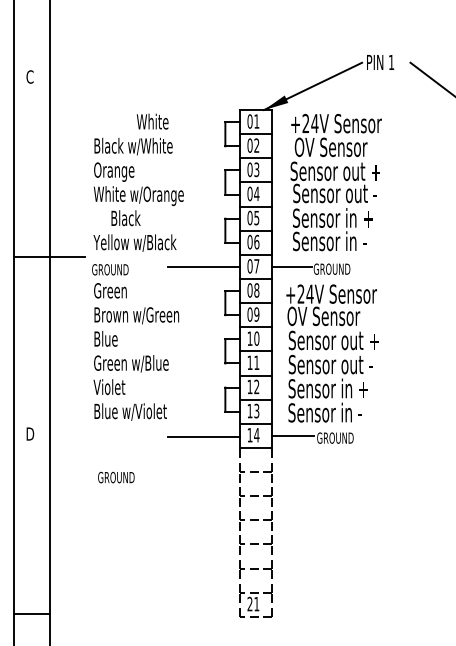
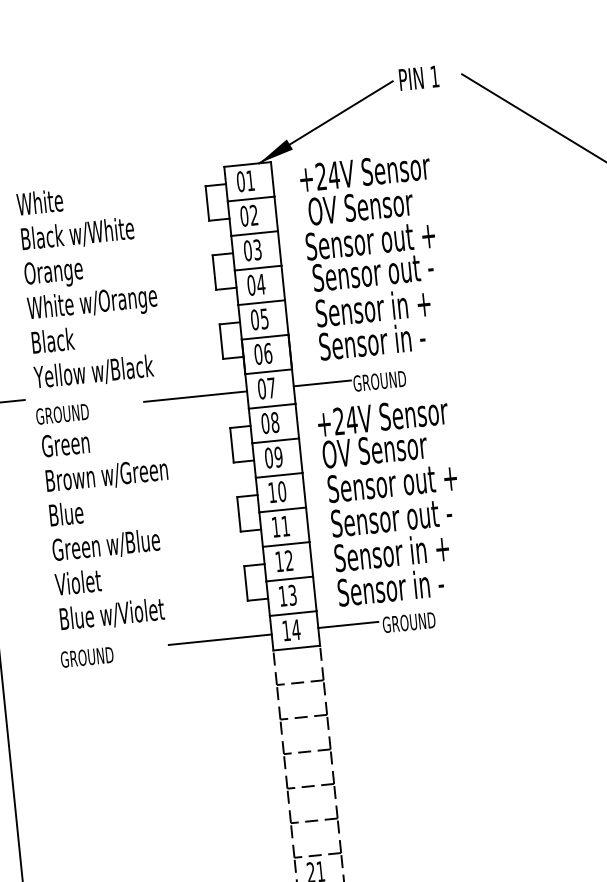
text: (152, 121) -> (39, 202), moved
text: (125, 218) -> (52, 341), moved
text: (116, 477) -> (87, 657), moved

